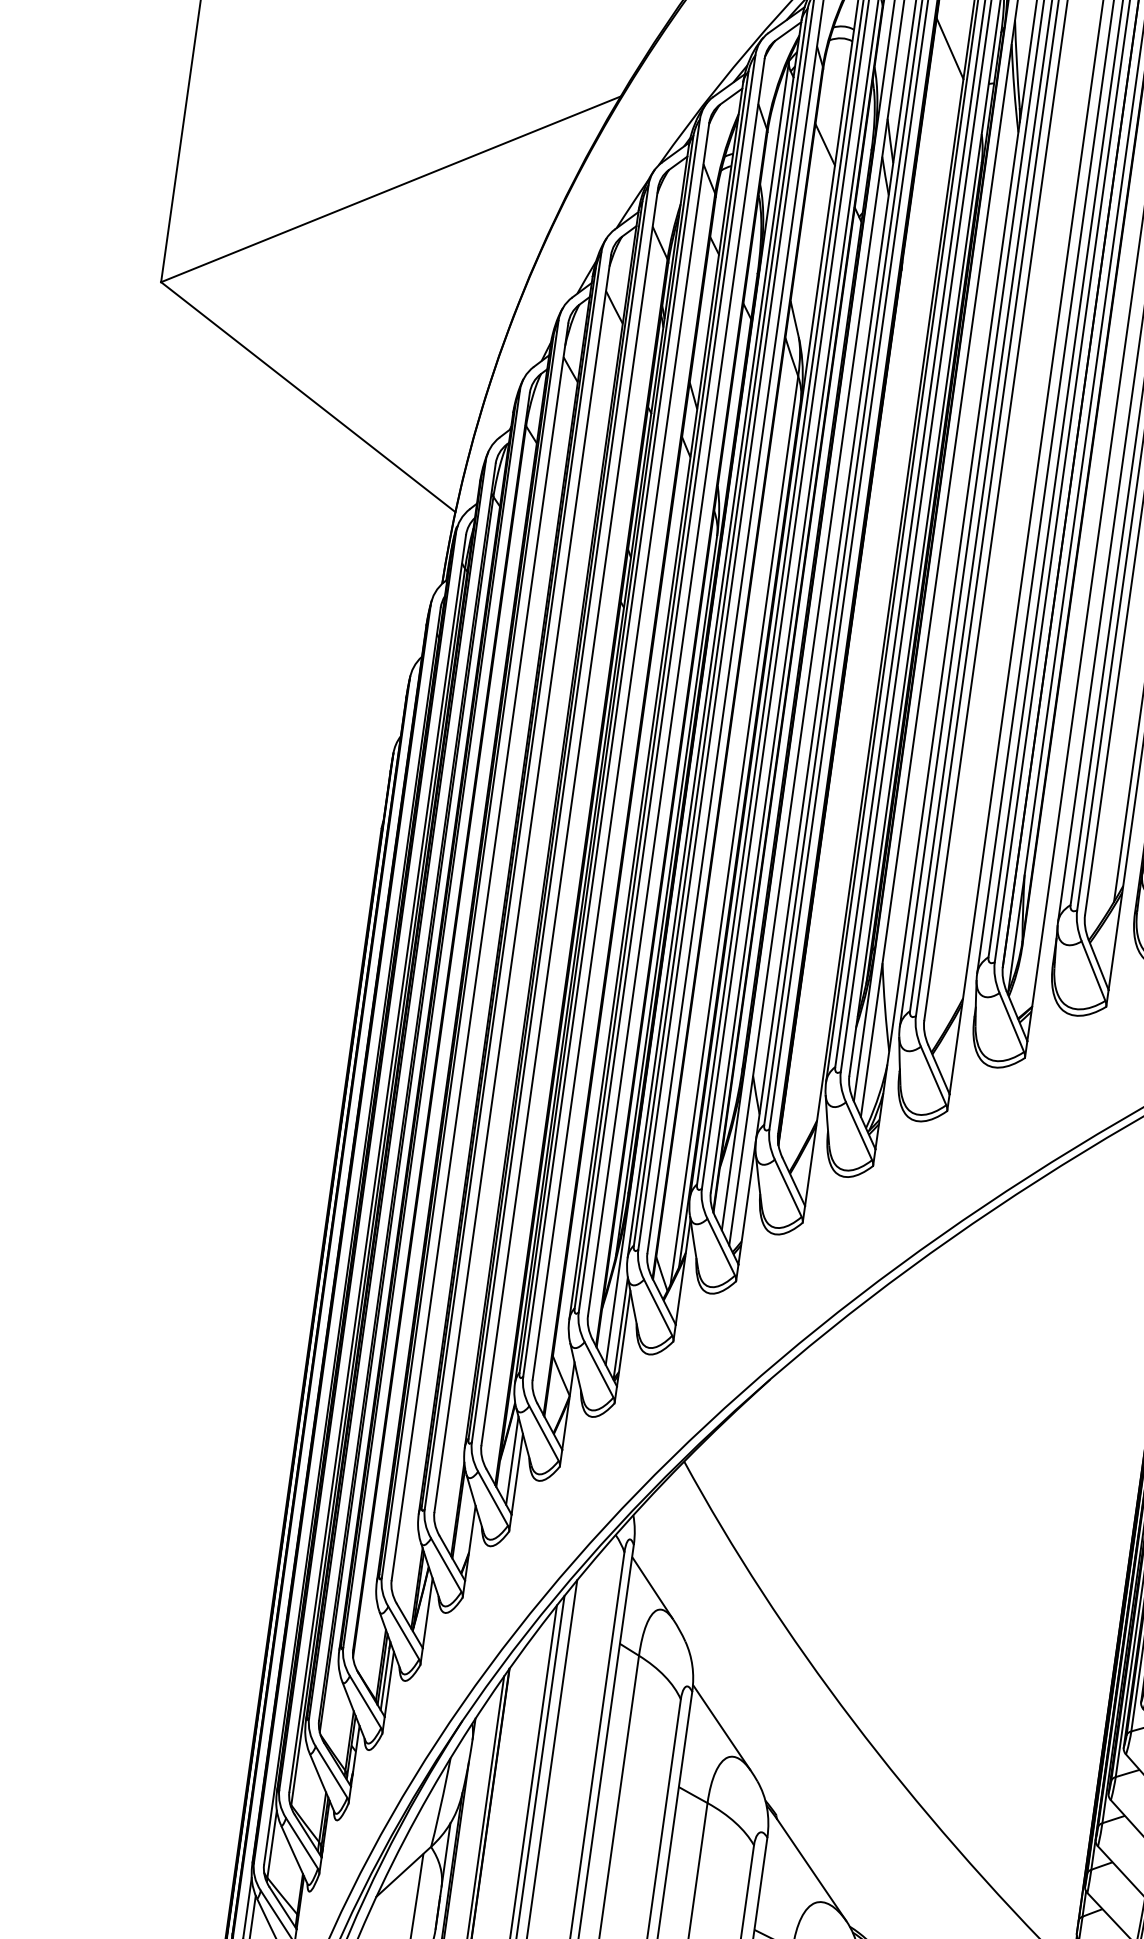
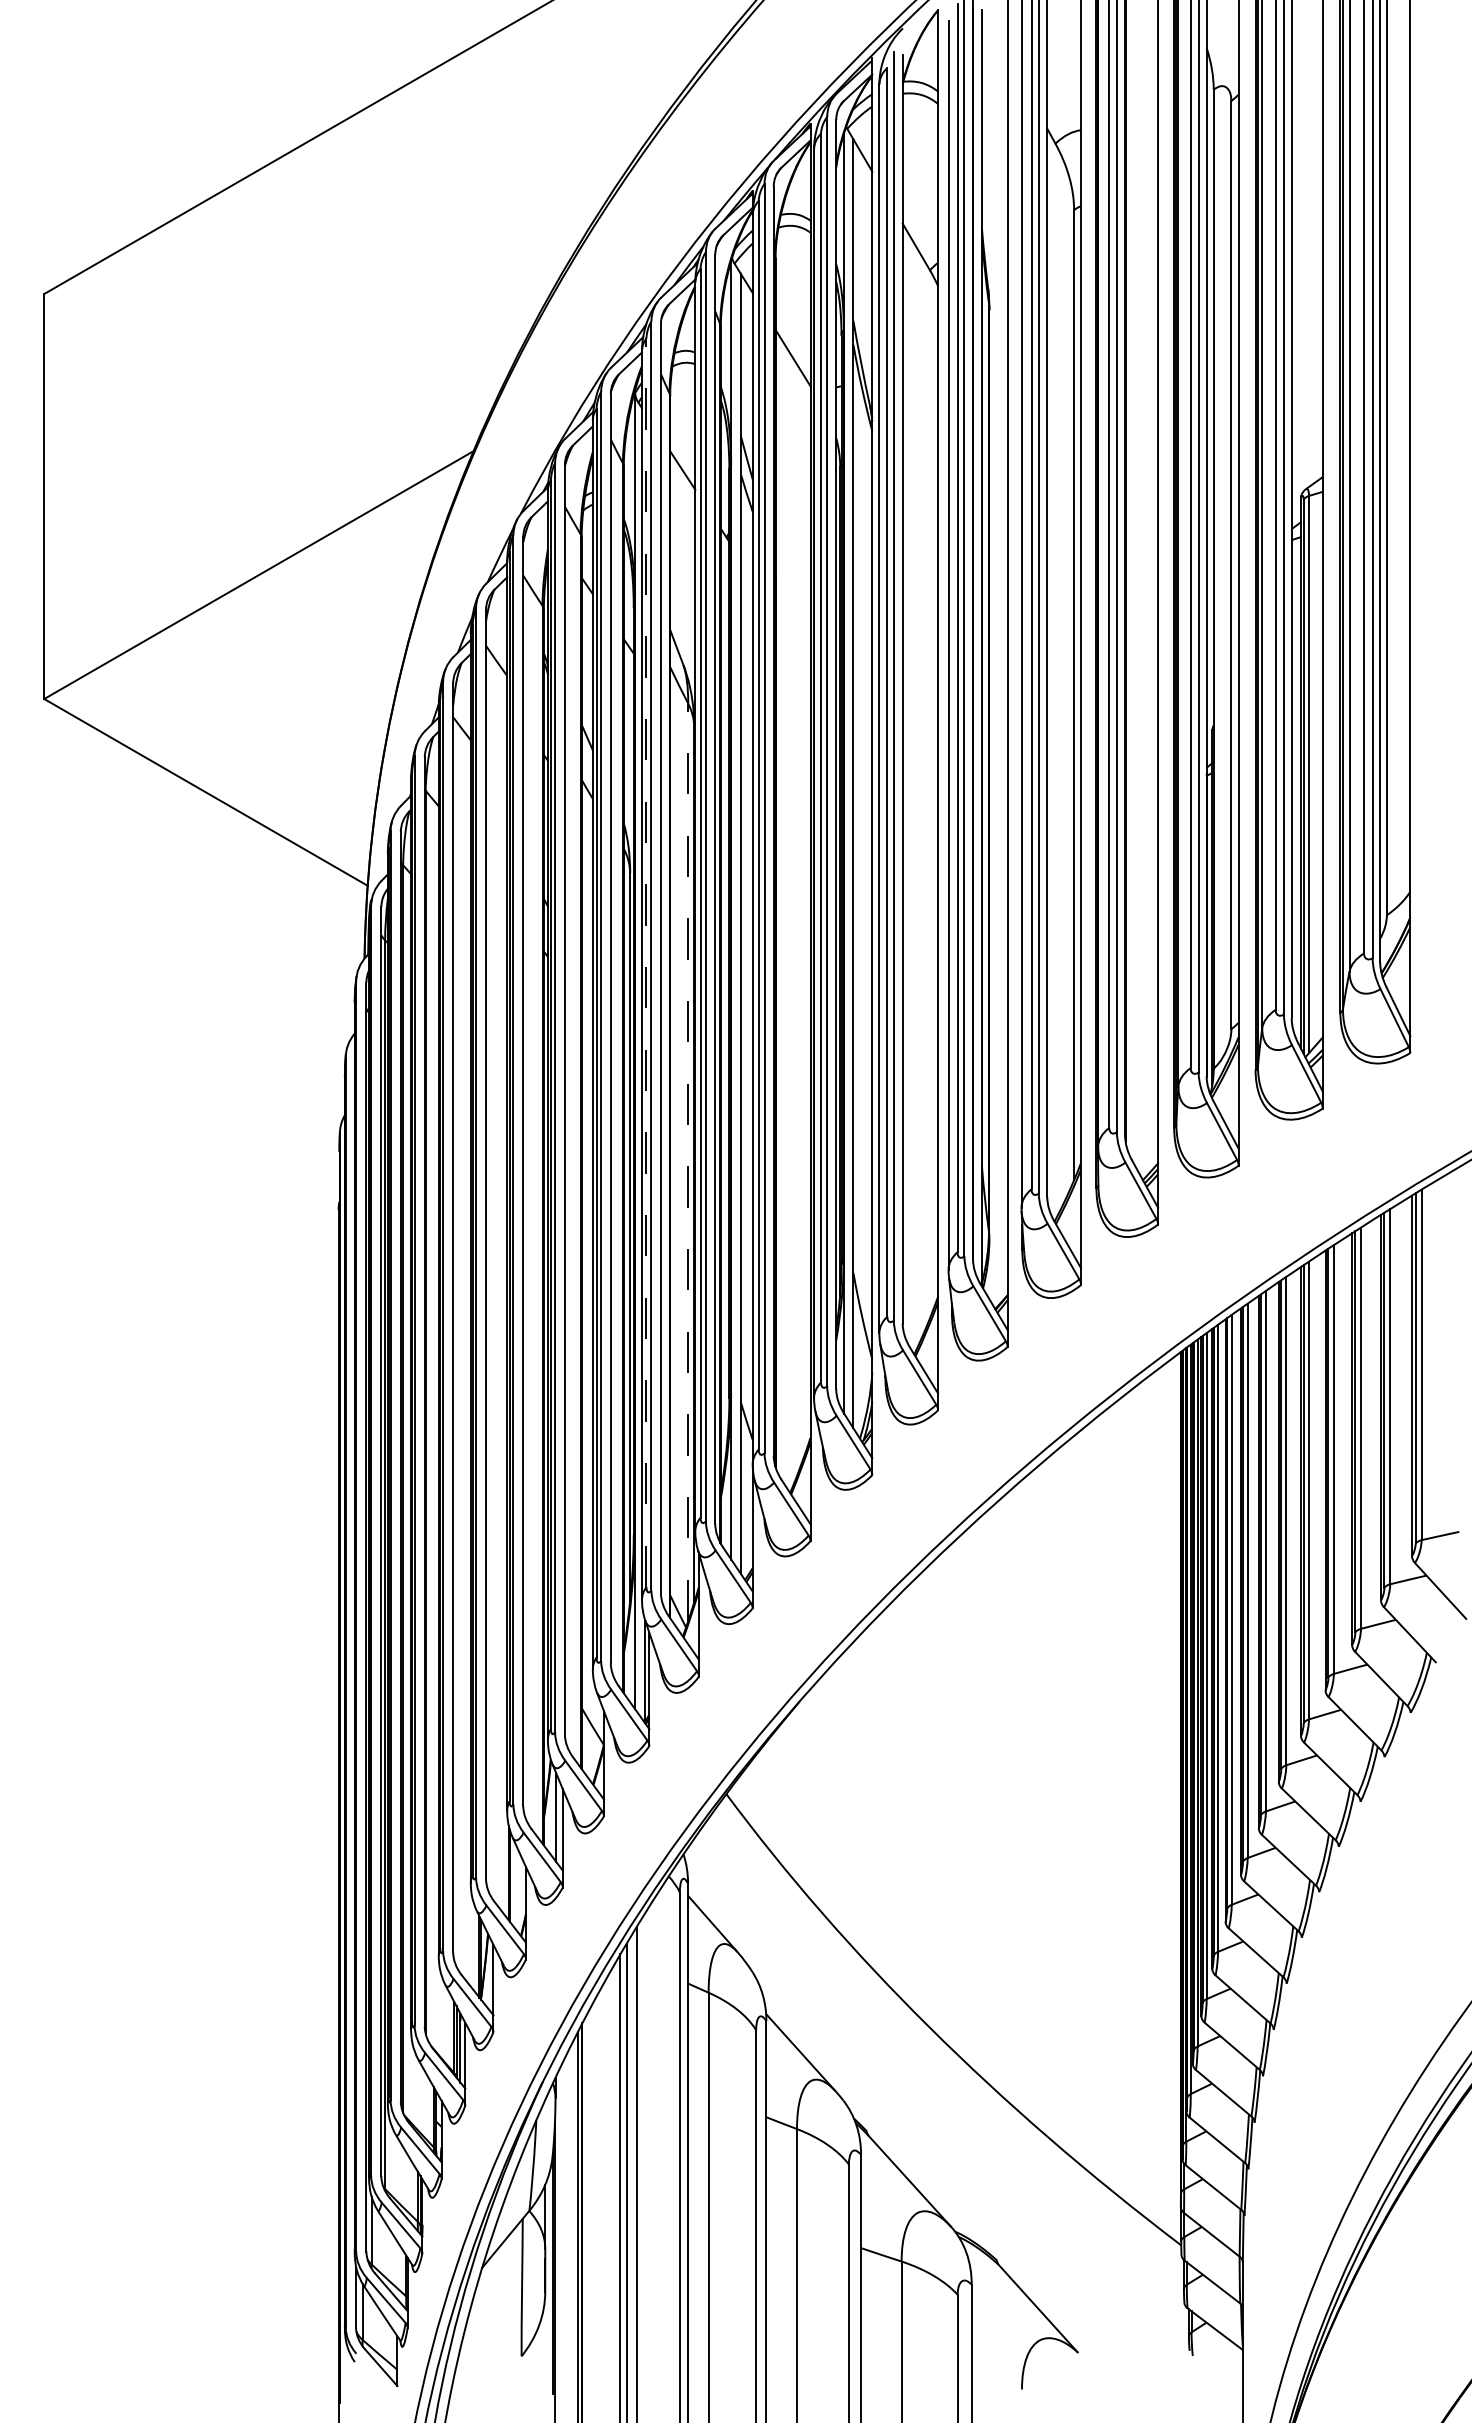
line: (720, 626) -> (646, 962), solid -> dashed
line: (734, 830) -> (688, 1162), solid -> dashed

